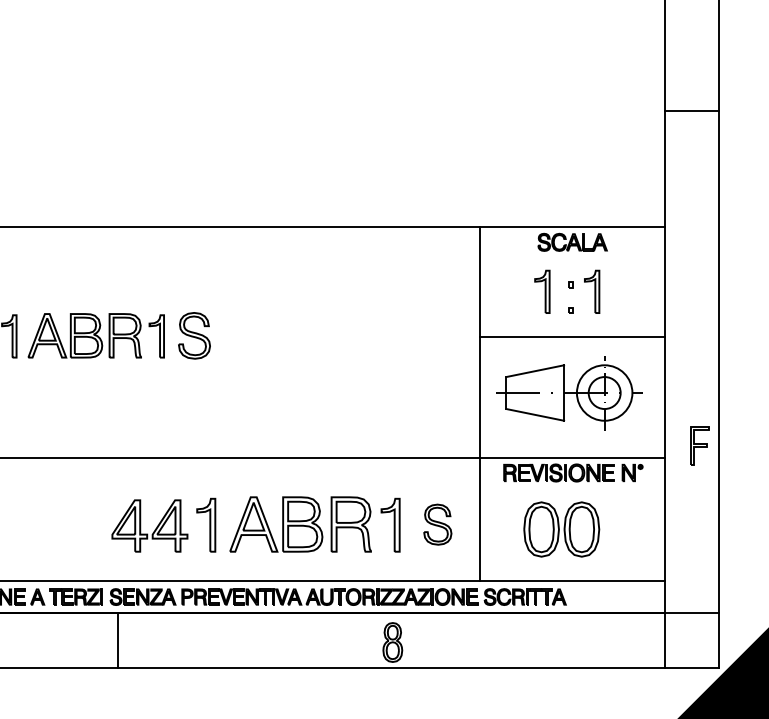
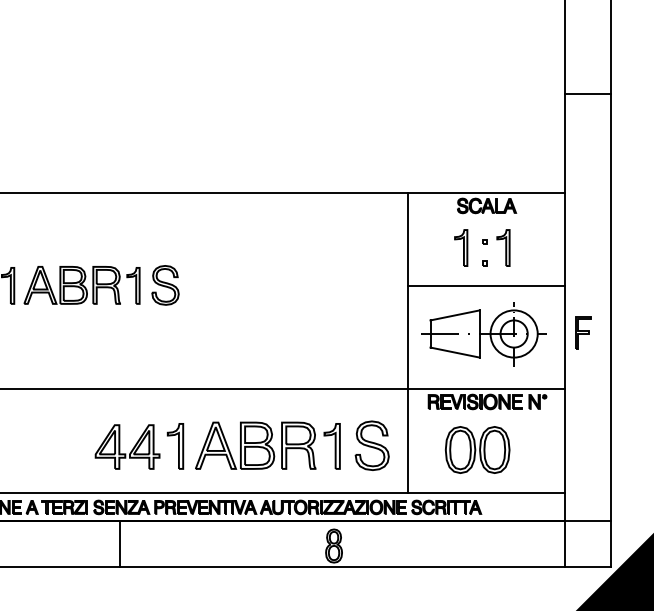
part: (699, 445) -> (582, 332), moved
part: (437, 524) -> (372, 445), size x1.43
line: (117, 640) -> (119, 544), moved

